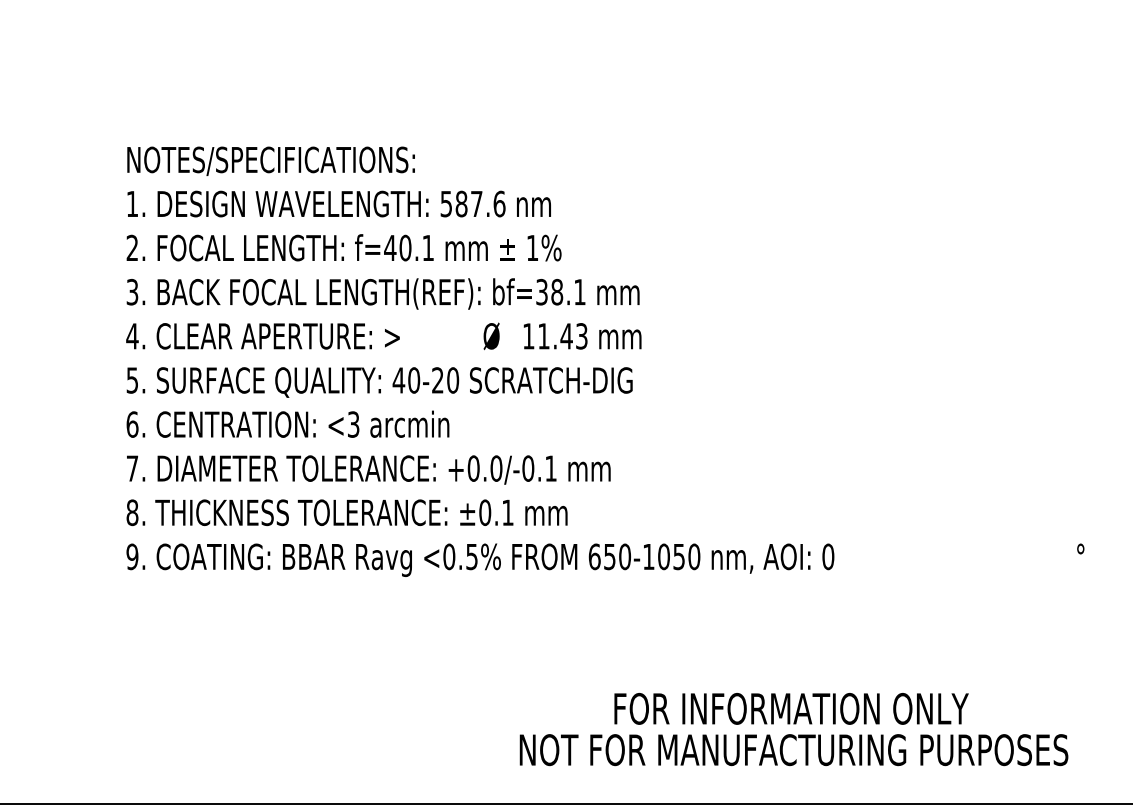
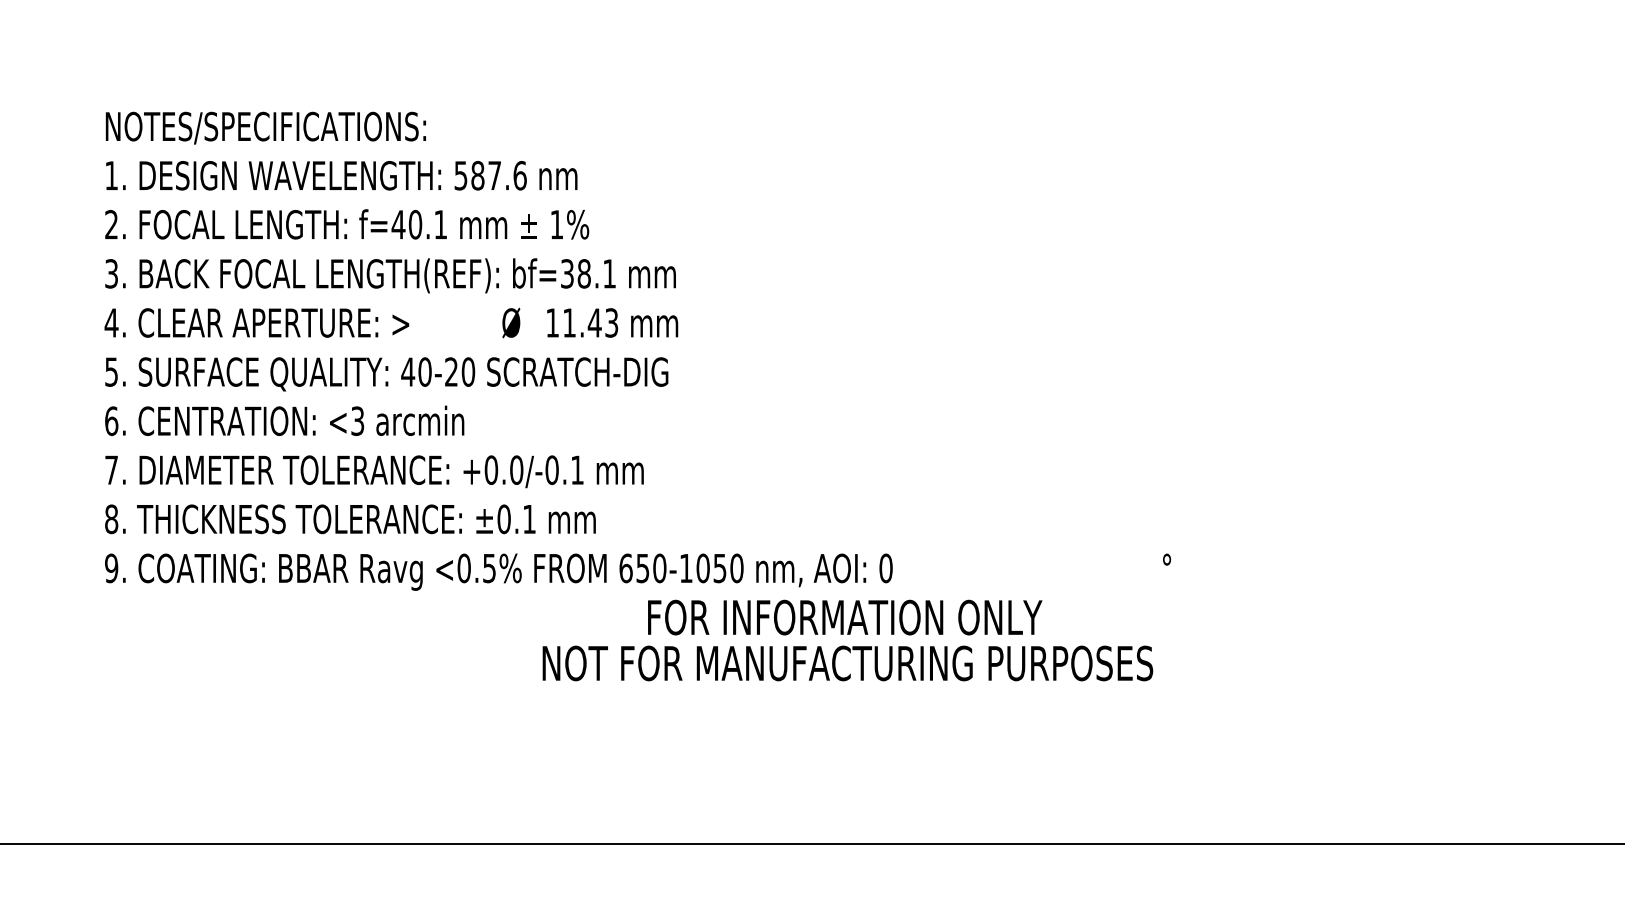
text: (793, 729) -> (847, 640), moved

